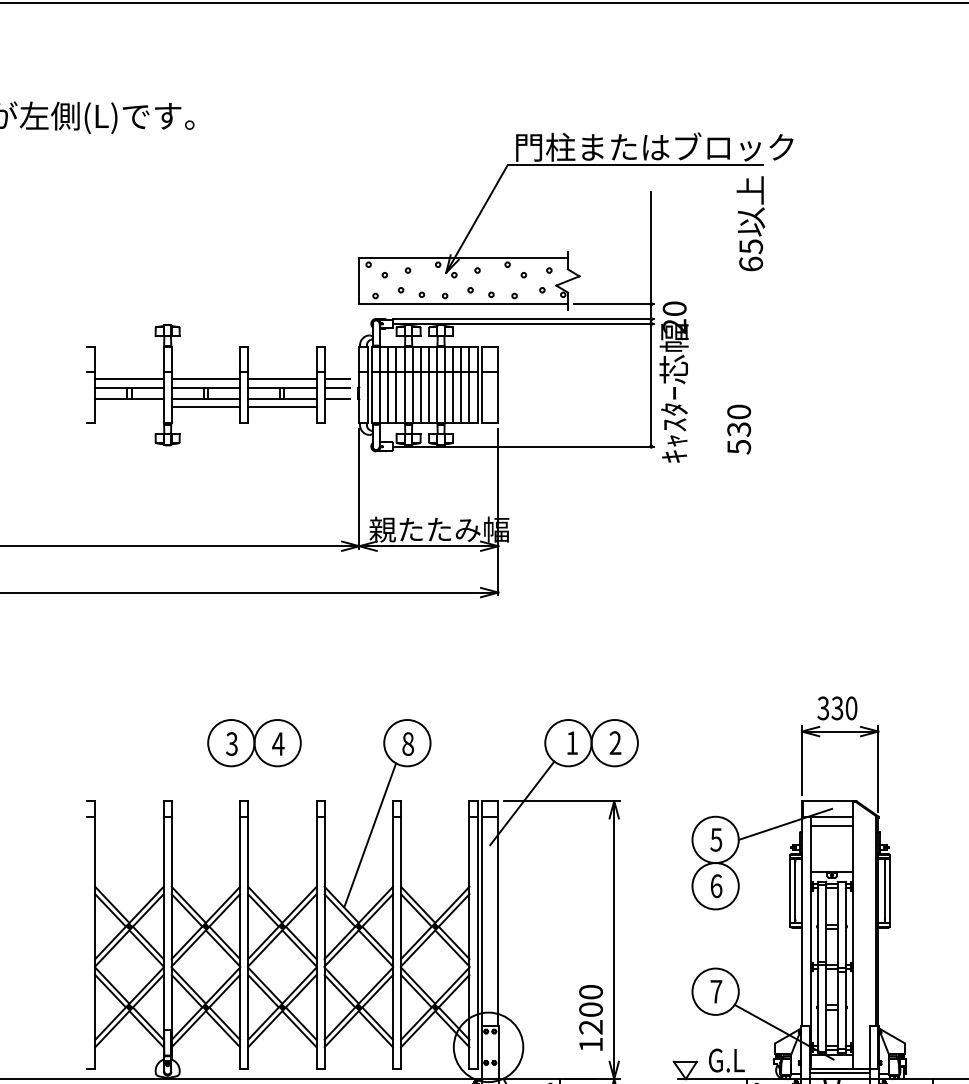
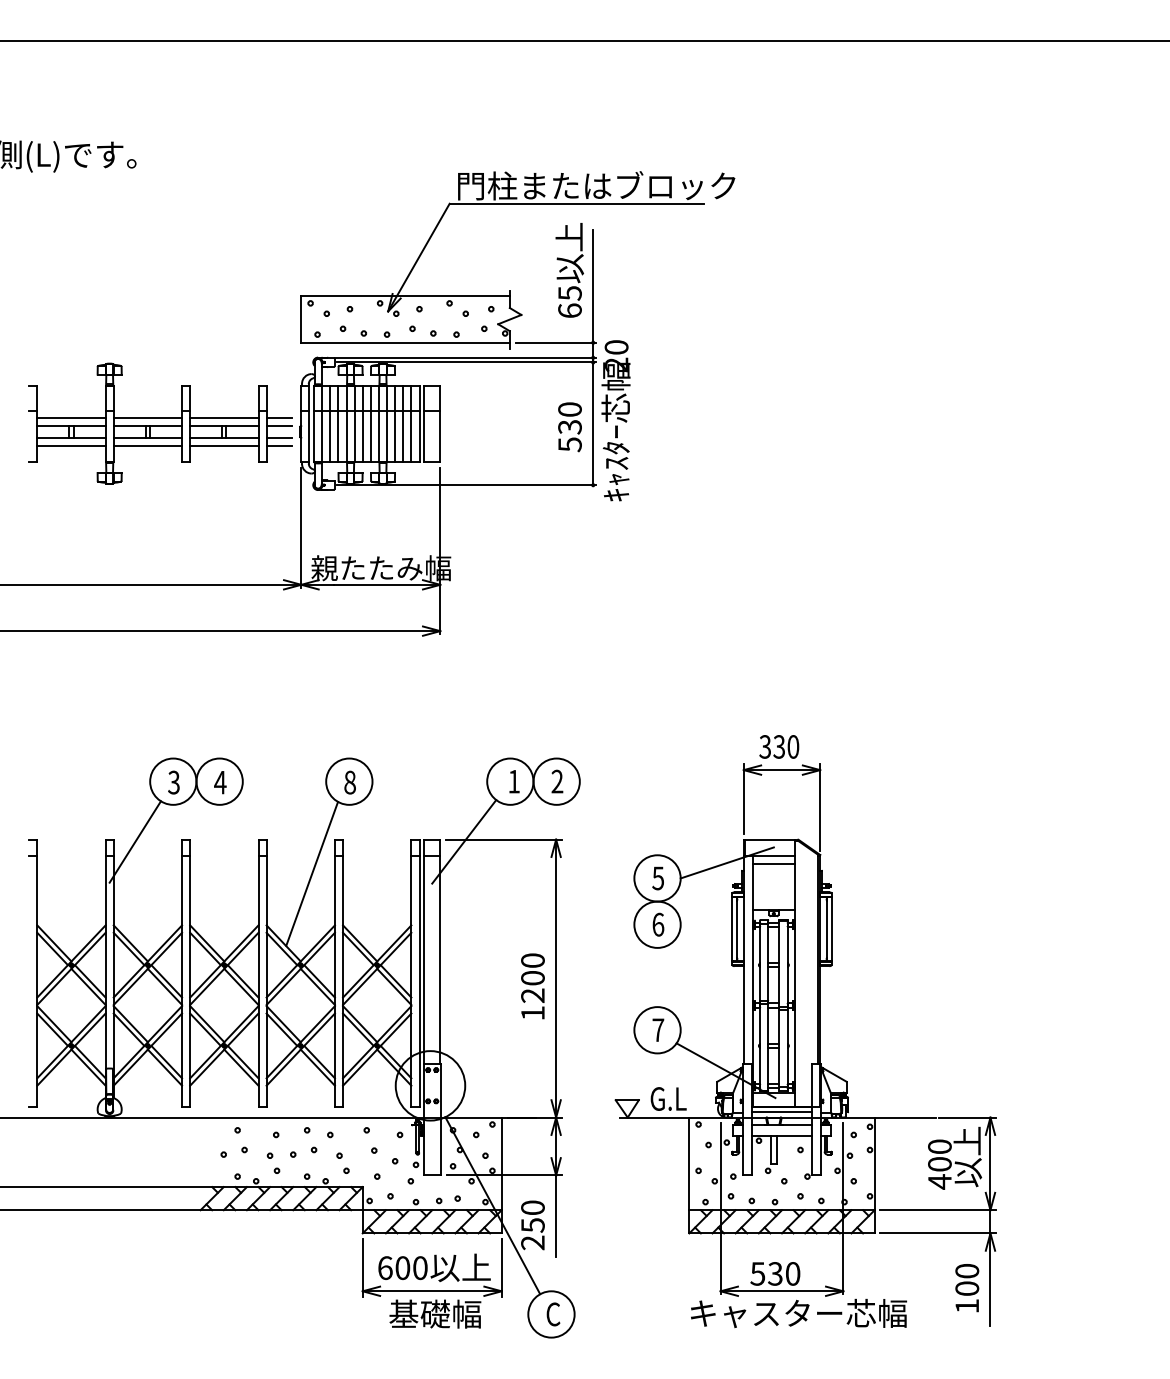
text: (750, 223) -> (569, 270), moved
line: (129, 406) -> (71, 445), added
line: (337, 406) -> (279, 445), added
text: (738, 429) -> (569, 427), moved
line: (192, 802) -> (134, 841), added
text: (590, 1018) -> (532, 986), moved

